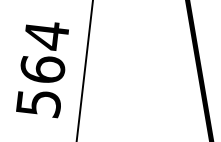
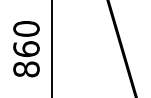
text: (42, 68) -> (26, 48), 564 -> 860

